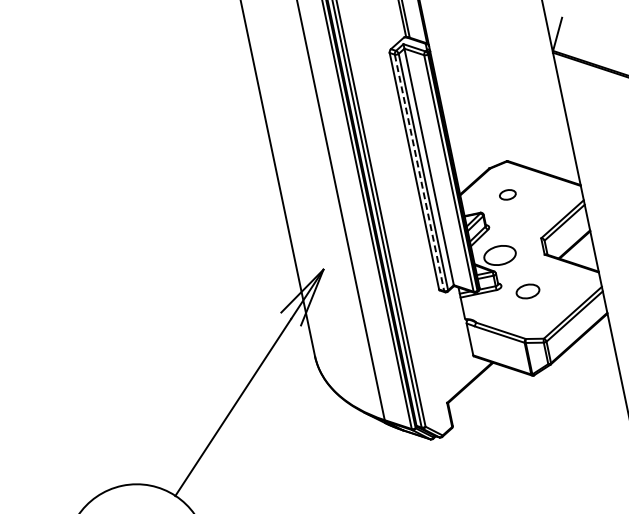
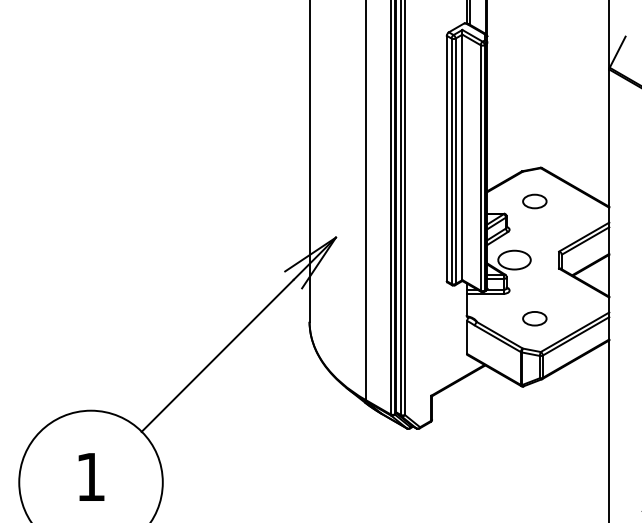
line: (419, 173) -> (451, 161), dashed -> solid
part: (507, 194) -> (534, 201), size x1.43
part: (527, 291) -> (534, 318), moved

